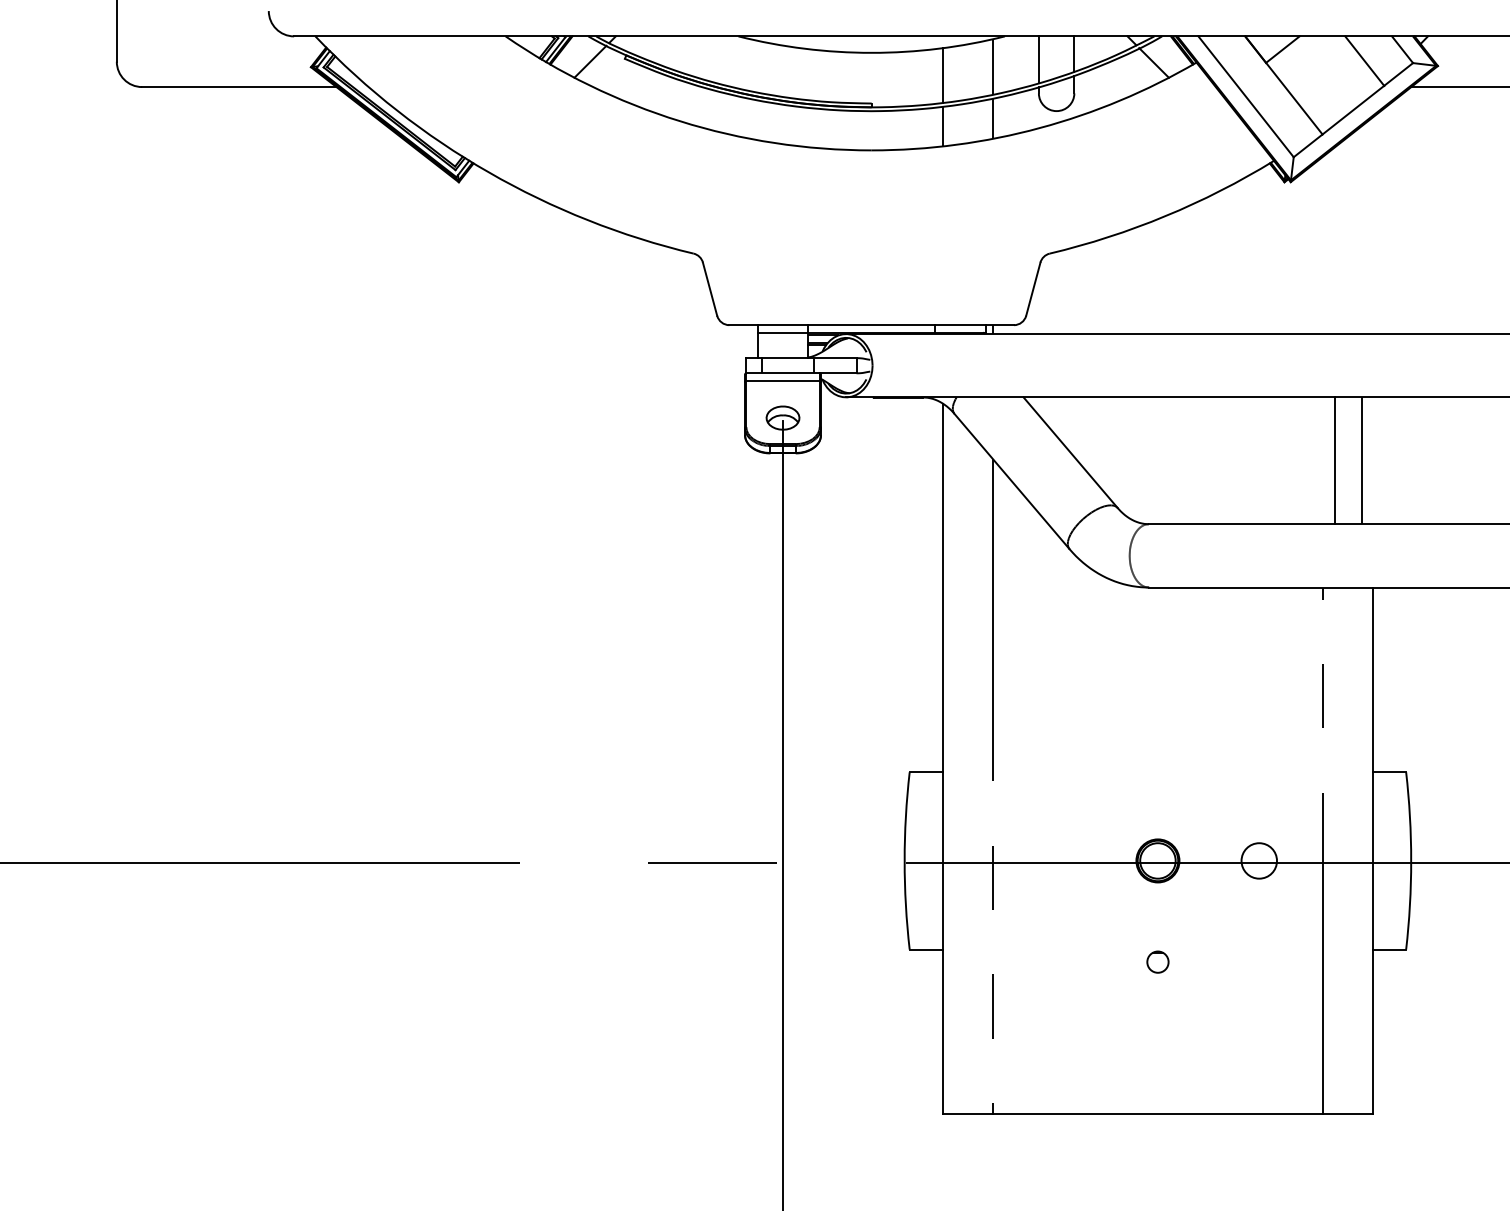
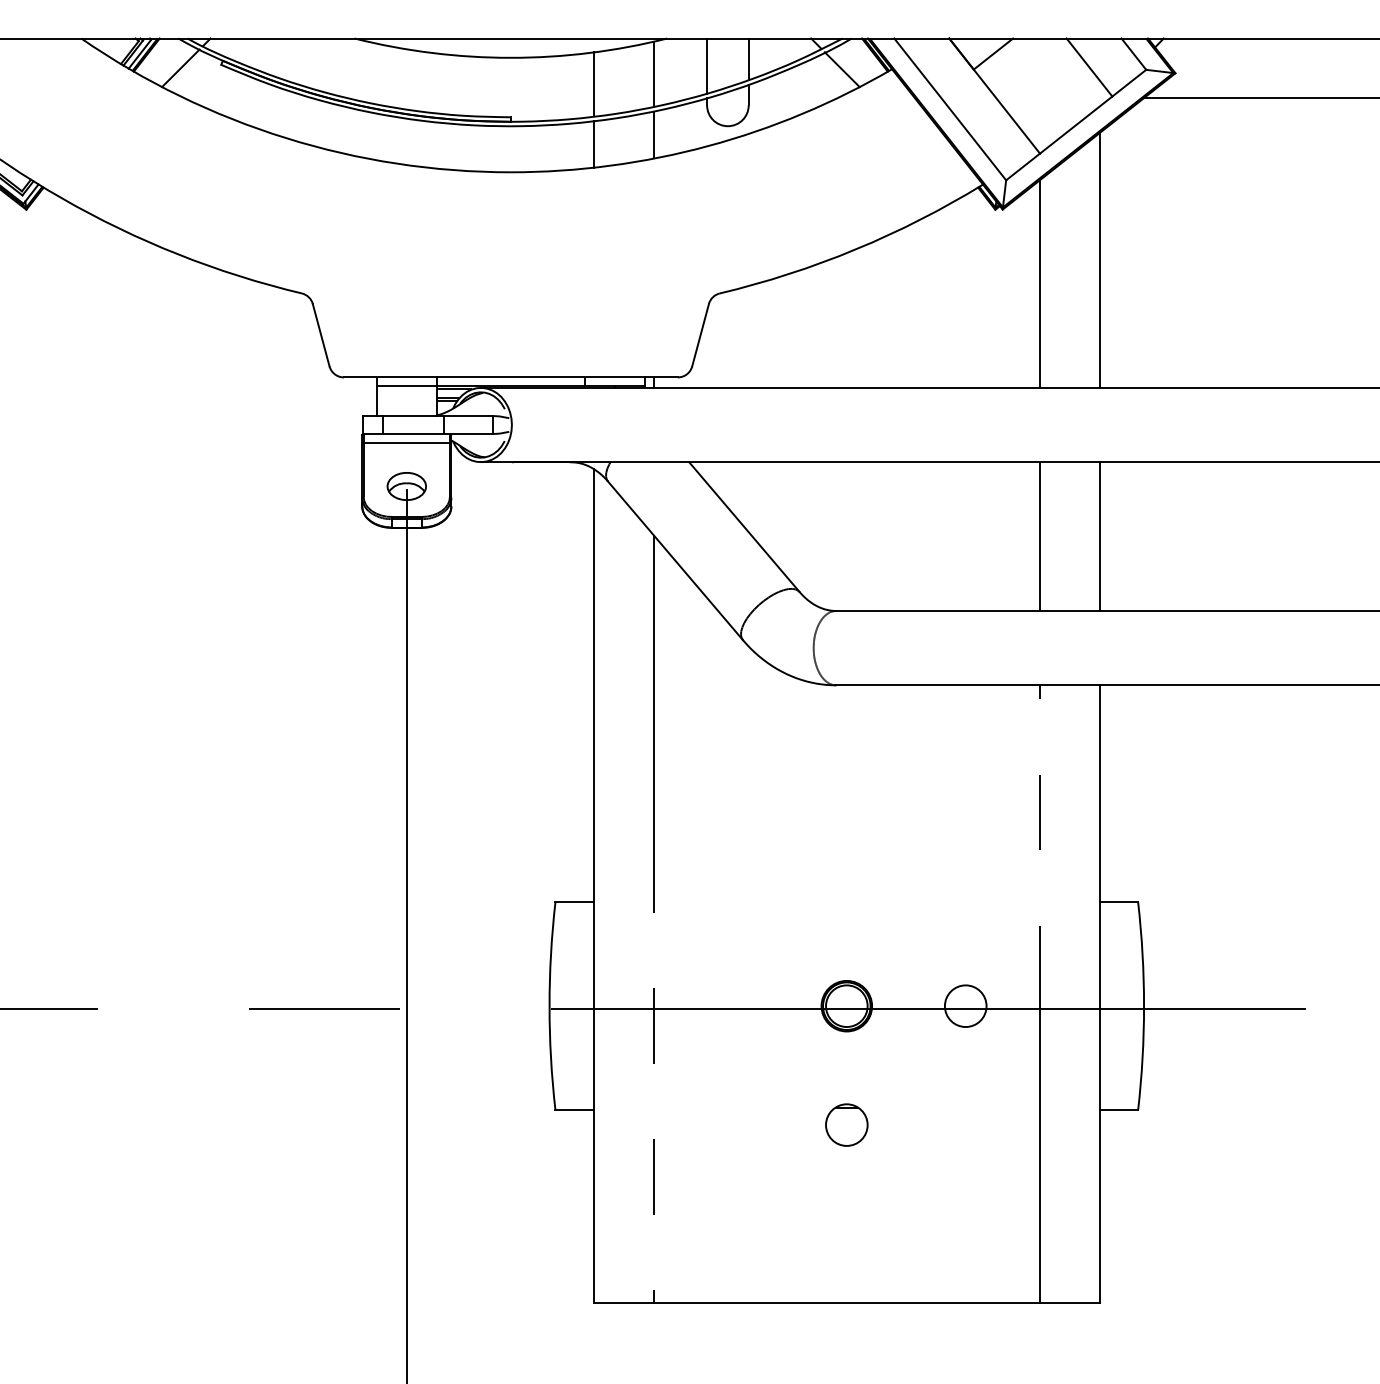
line: (1373, 225) -> (1099, 260), added
line: (1322, 245) -> (1039, 283), added
line: (1335, 460) -> (1099, 536), moved
line: (1361, 460) -> (1039, 536), moved
part: (1157, 961) -> (846, 1124), size x1.67

